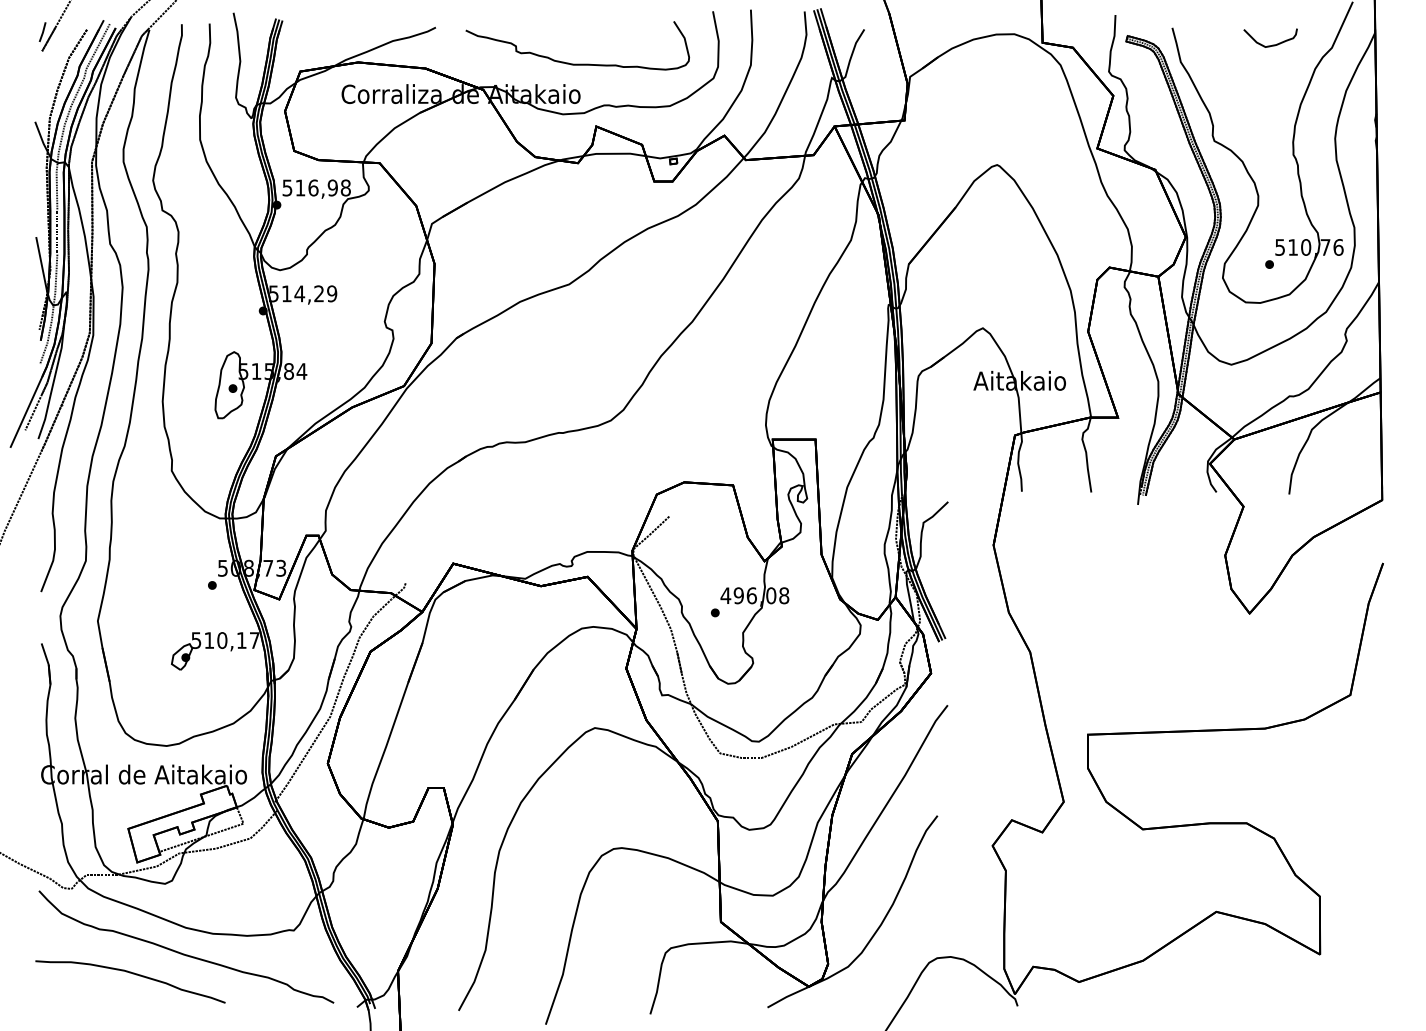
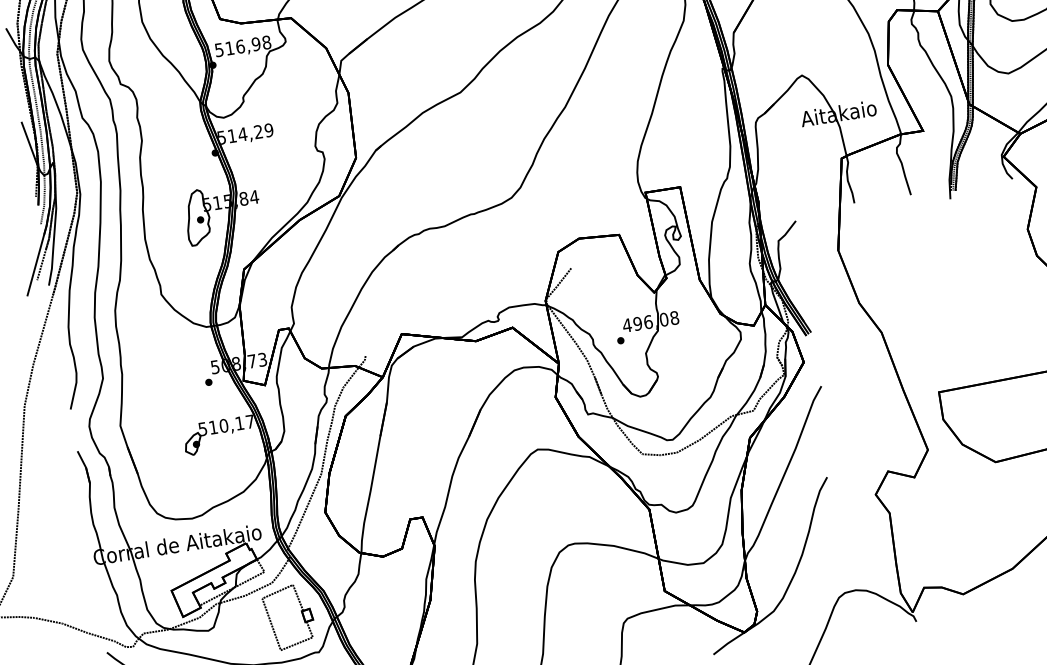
part: (280, 882) -> (302, 615), added

